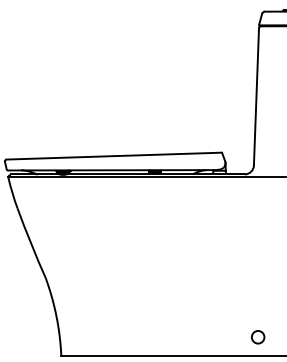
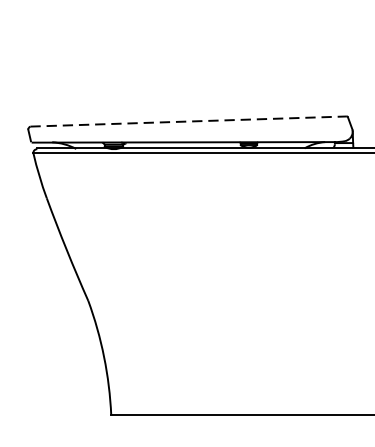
line: (113, 156) -> (187, 122), solid -> dashed

